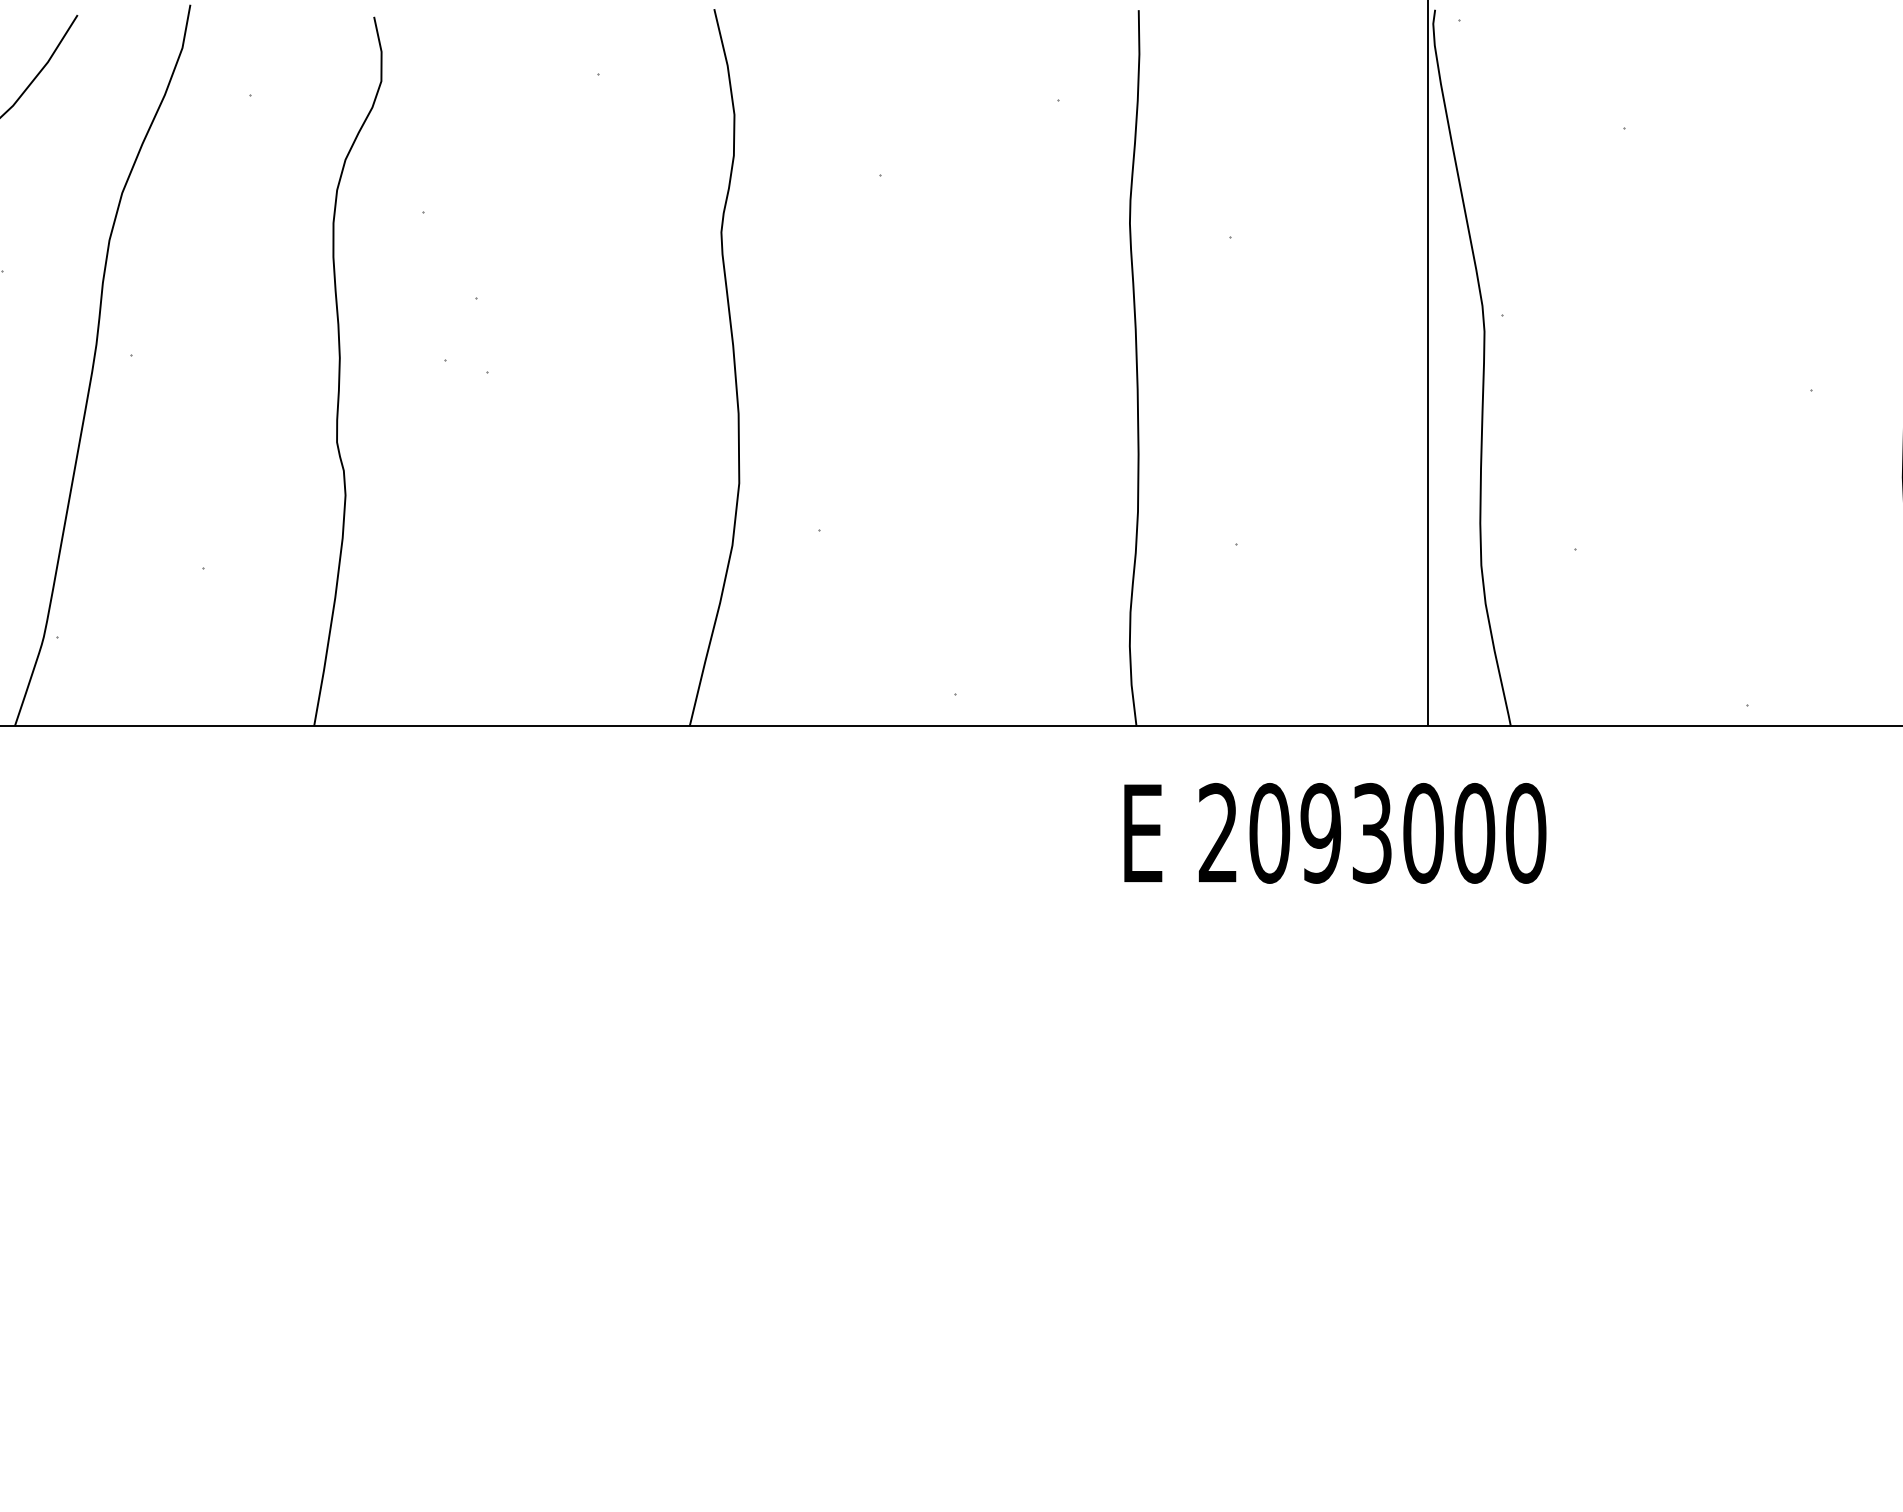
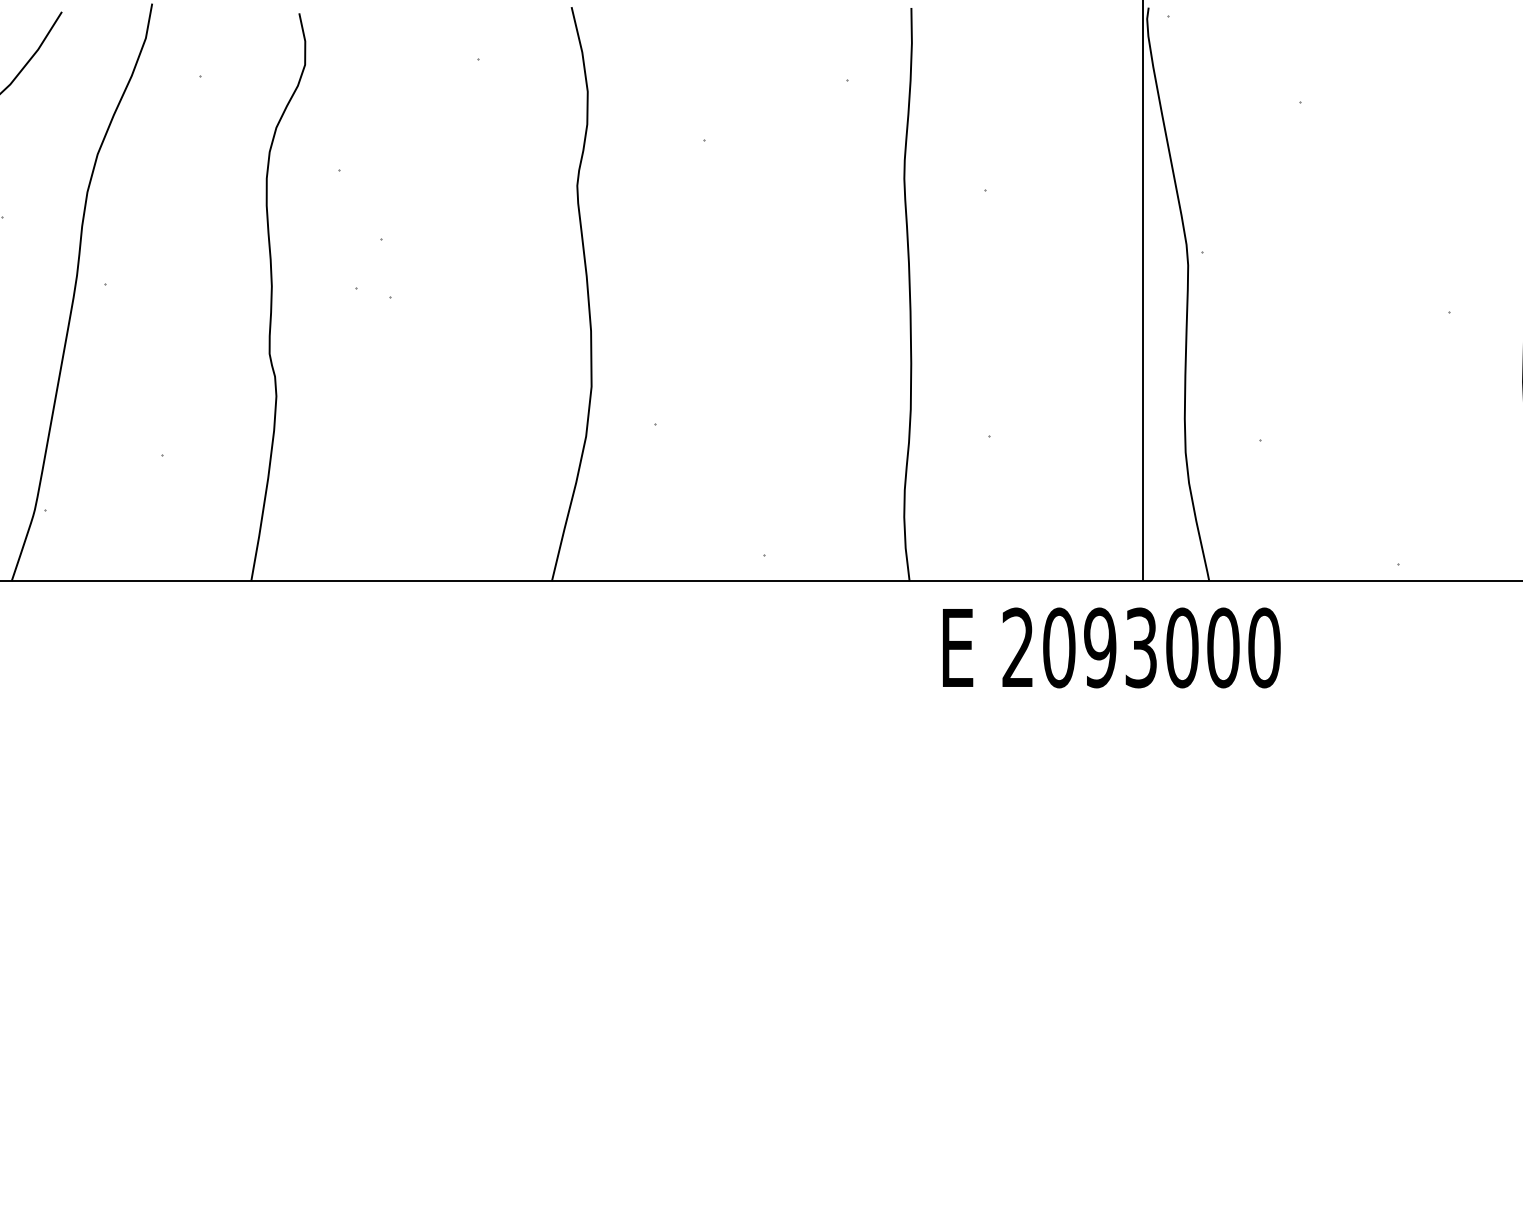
text: (1335, 832) -> (1111, 647), moved

